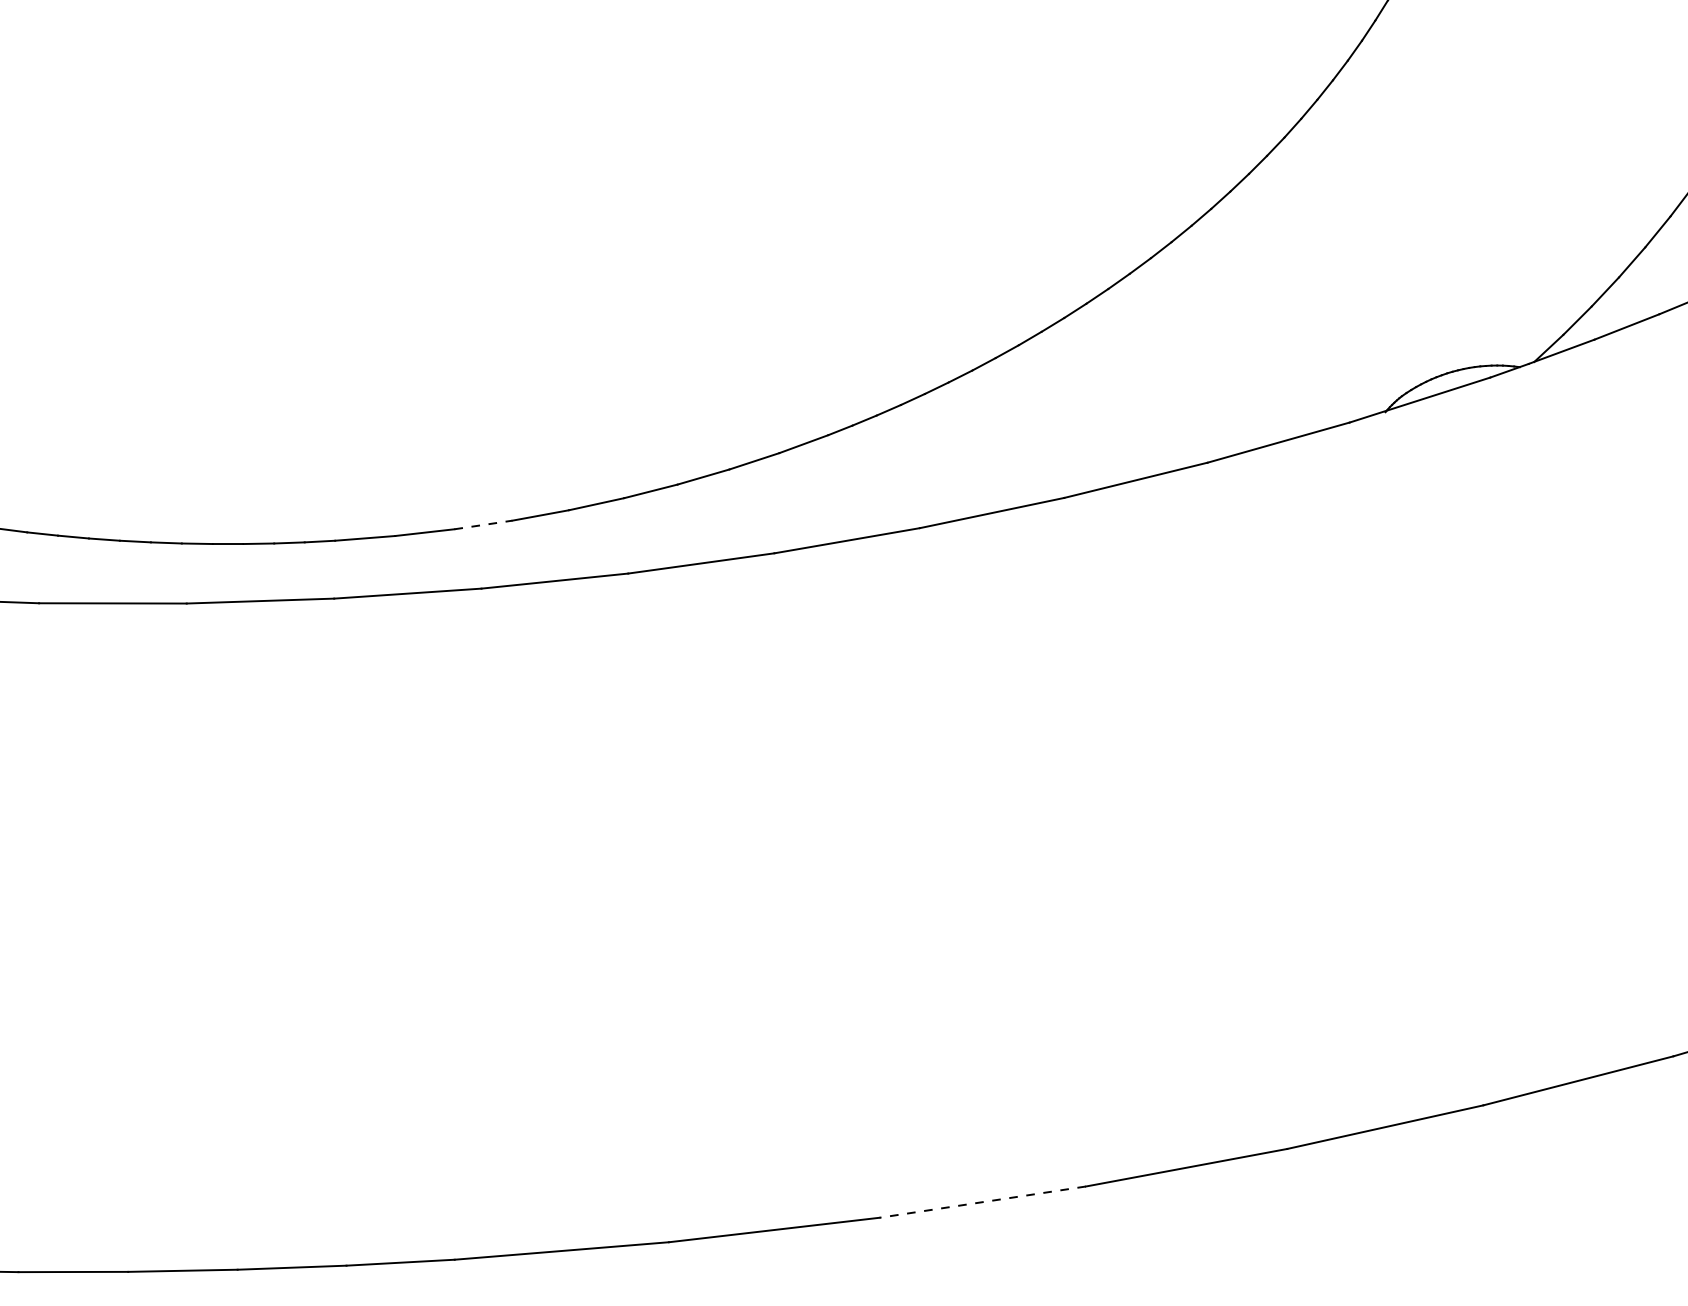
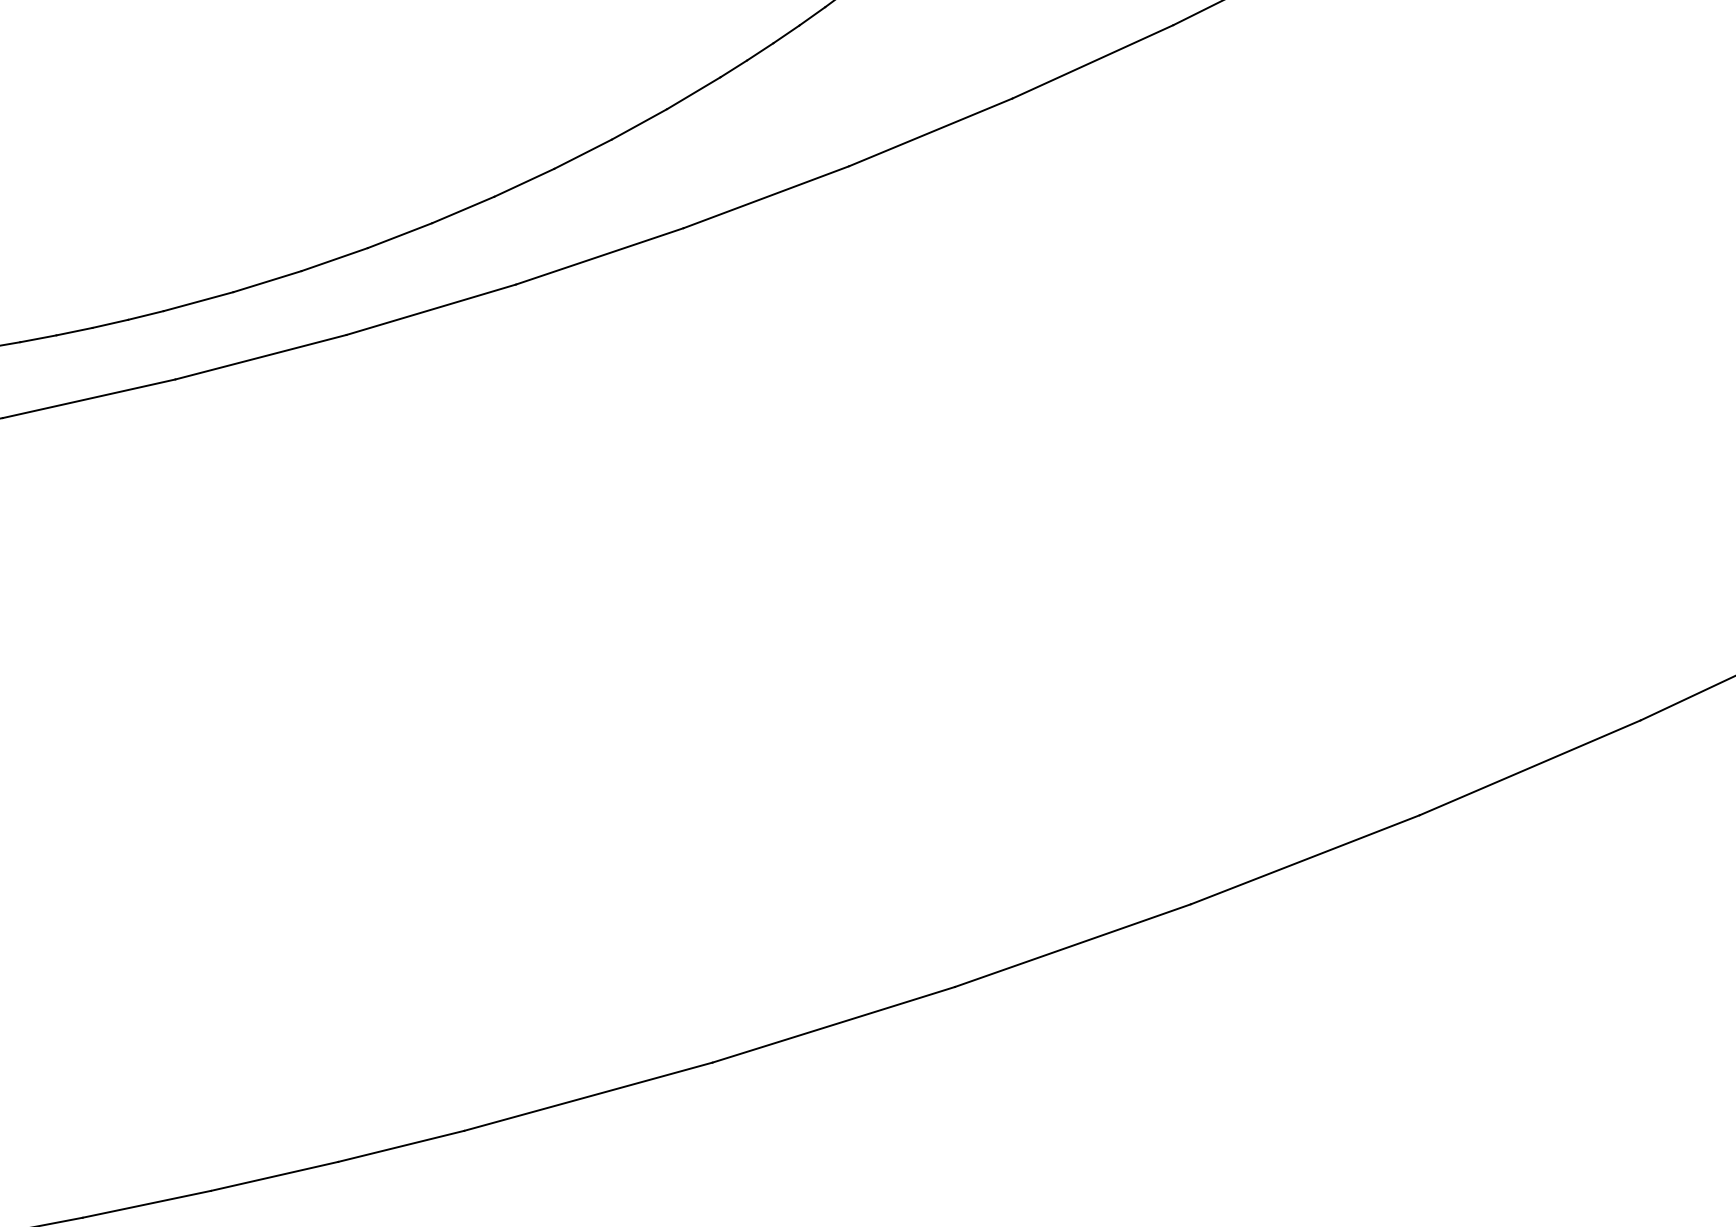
line: (483, 524) -> (334, 259), dashed -> solid
line: (982, 1202) -> (1072, 946), dashed -> solid

